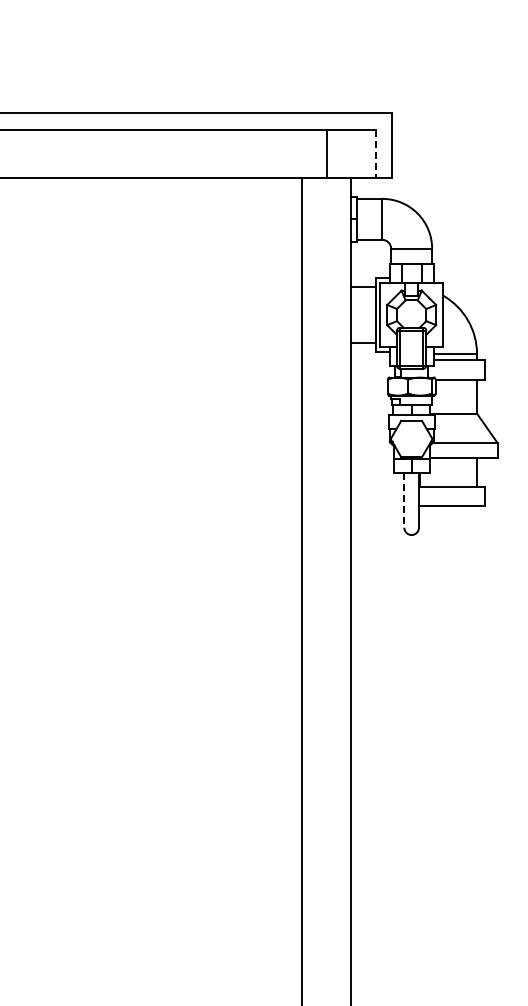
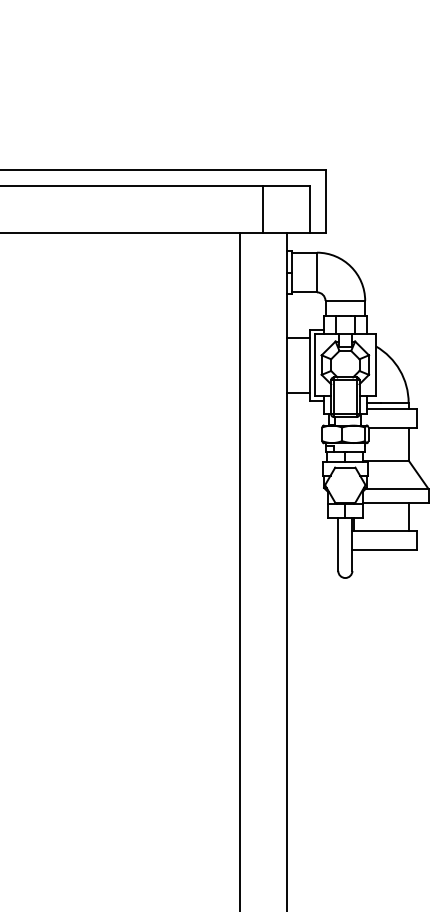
line: (375, 154) -> (310, 209), dashed -> solid
line: (404, 501) -> (338, 545), dashed -> solid

